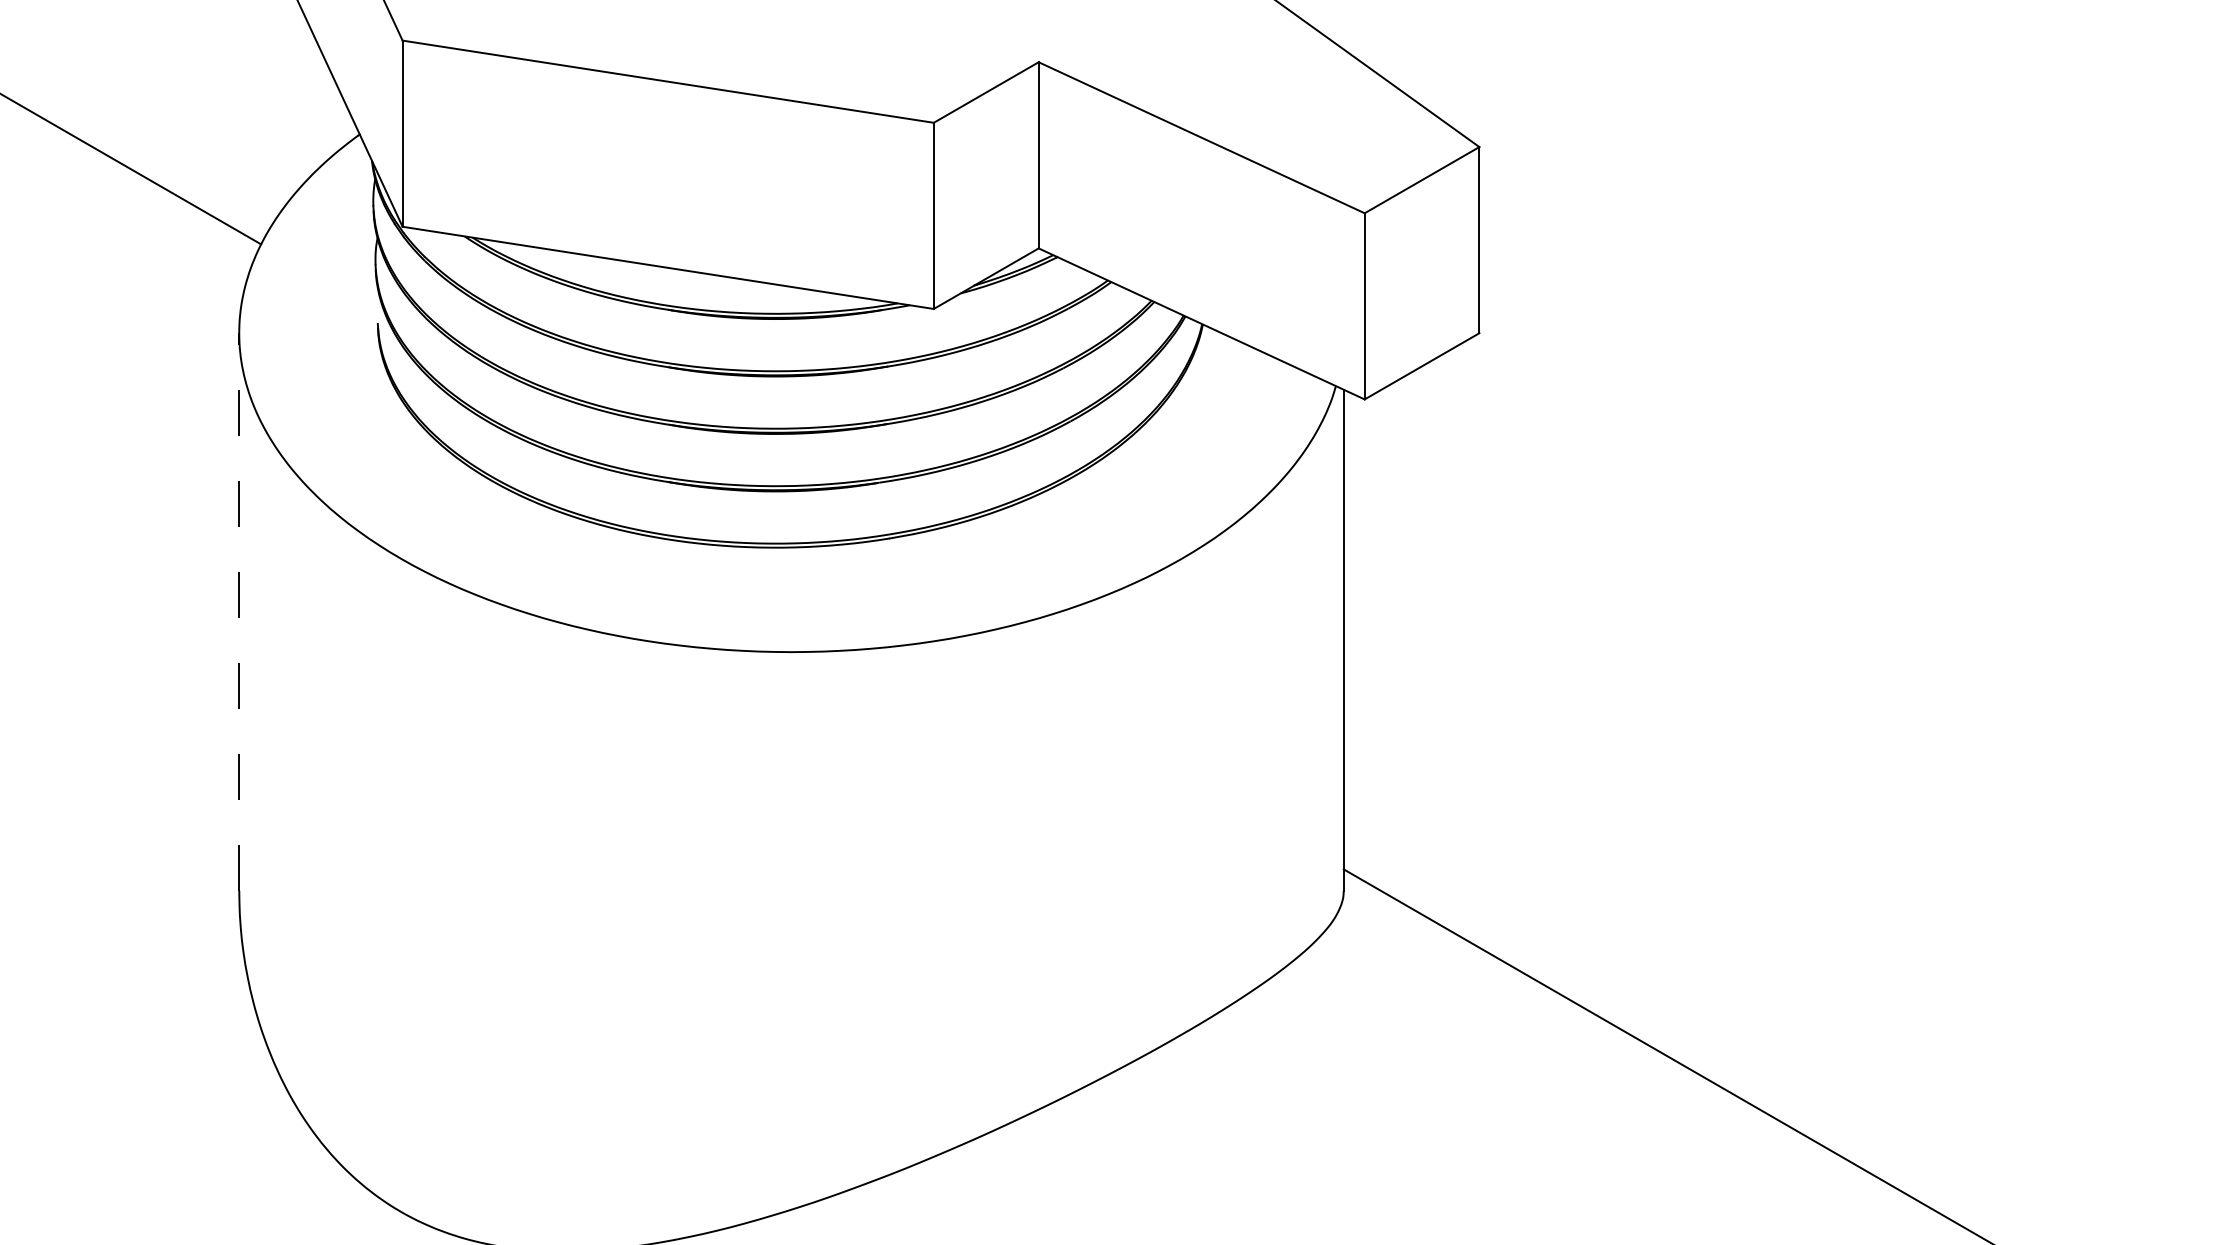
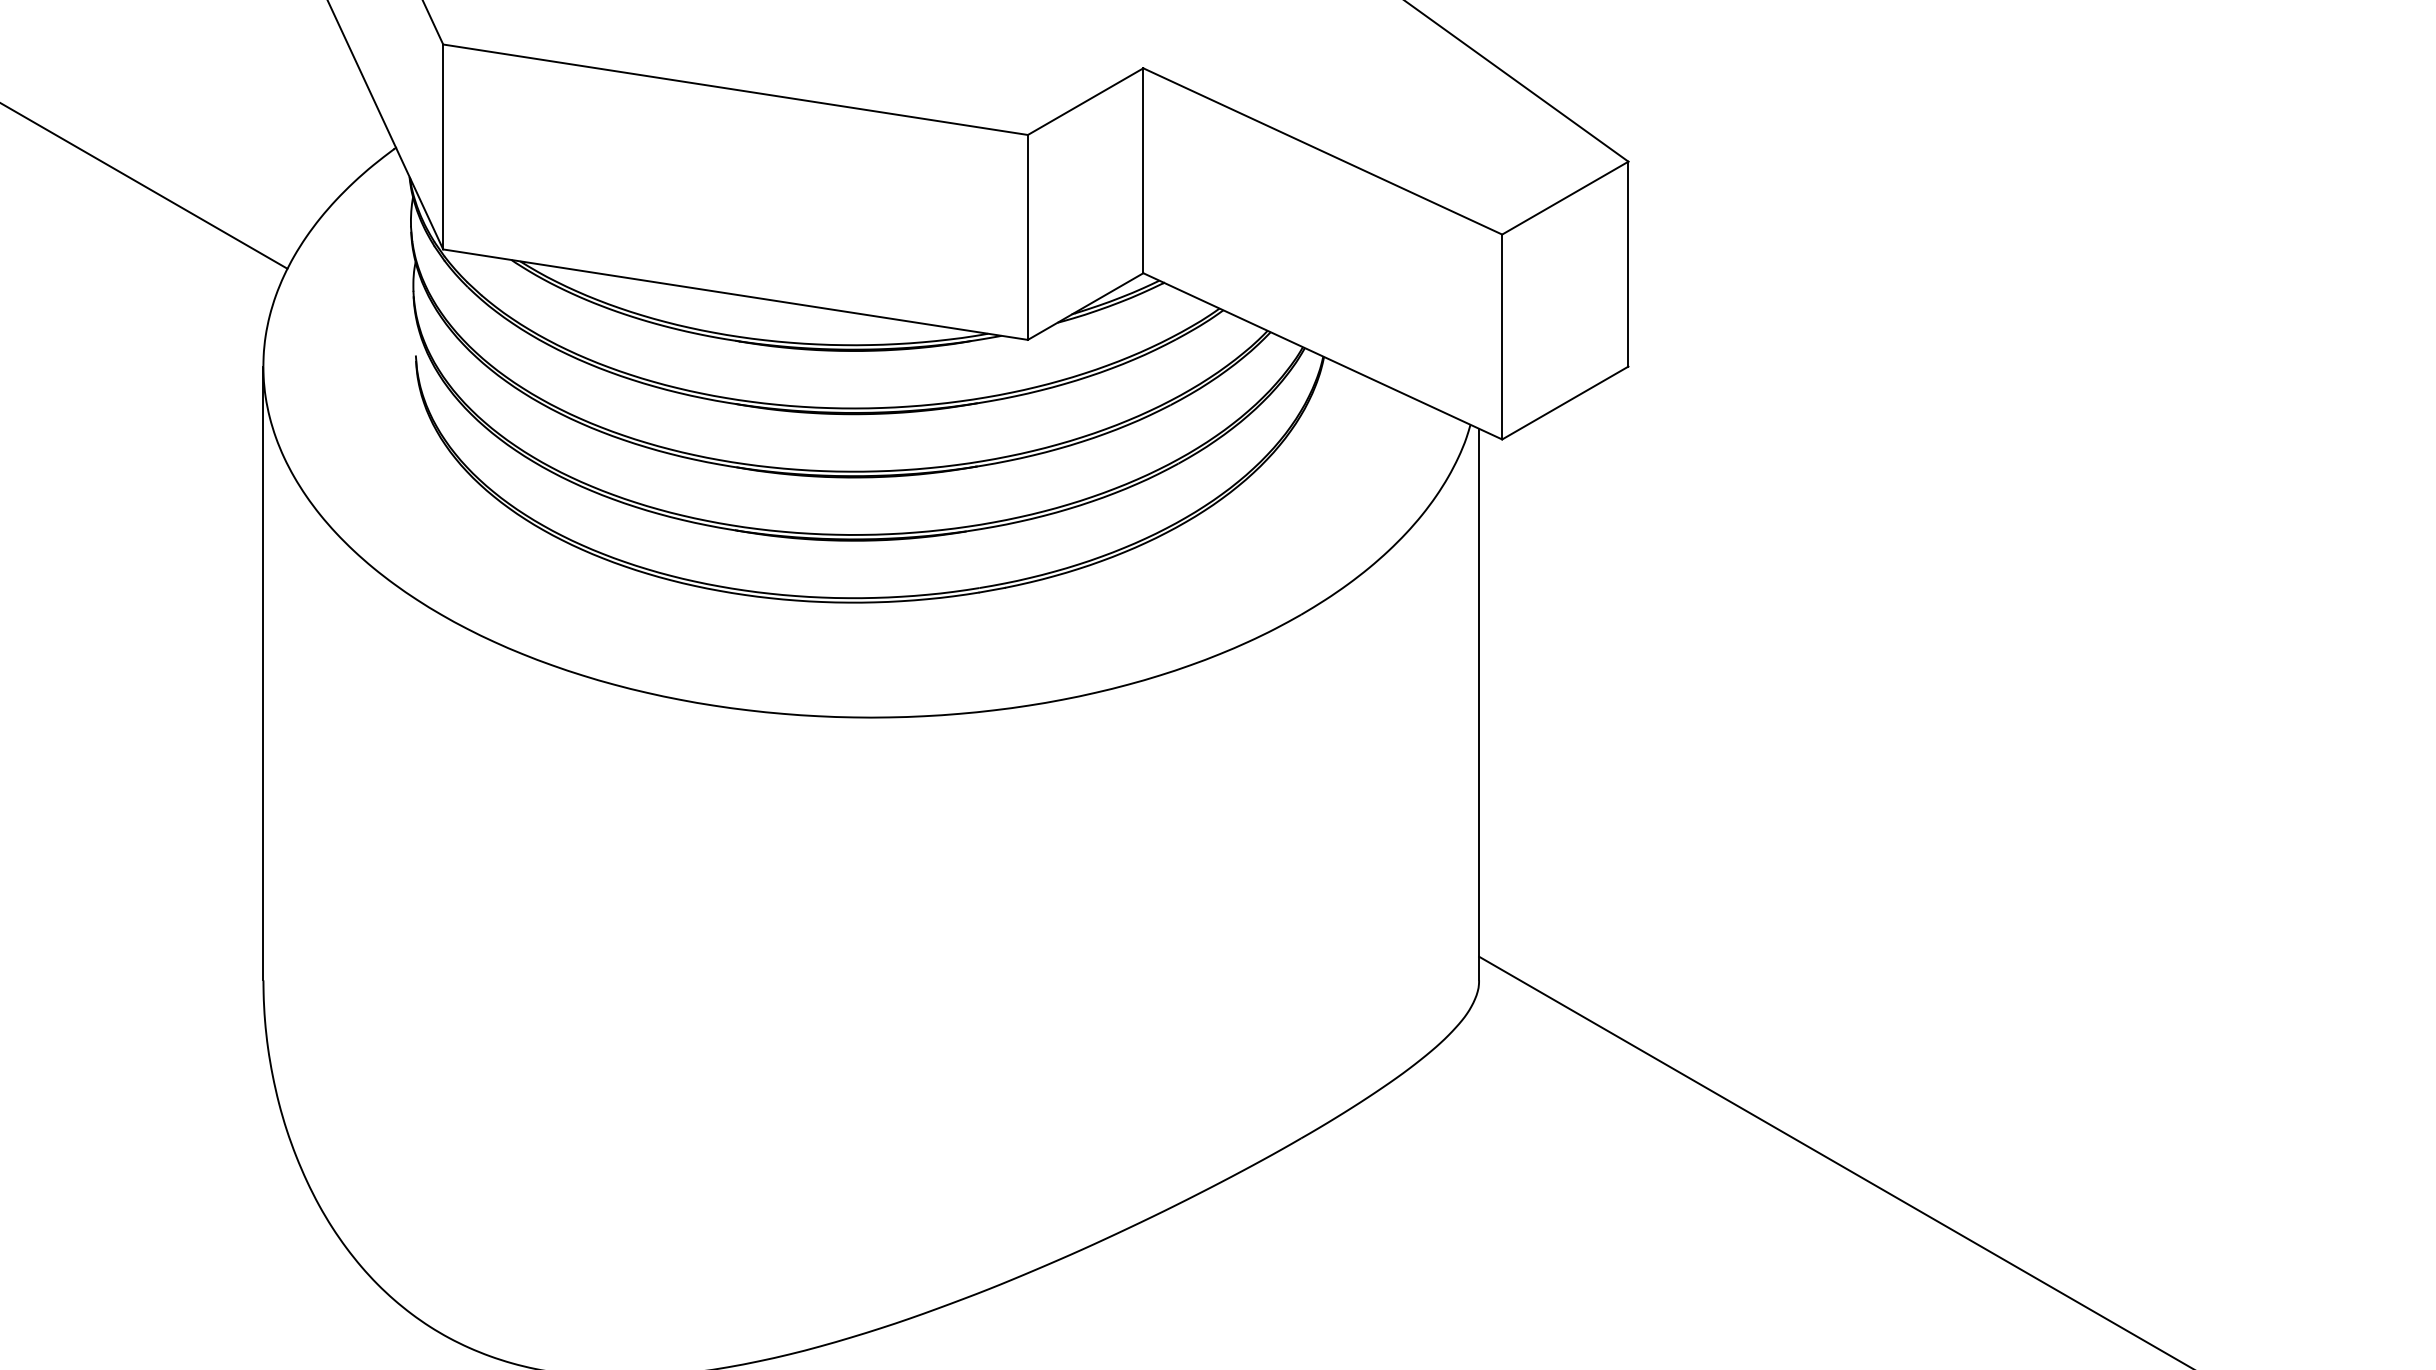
line: (239, 612) -> (263, 673), dashed -> solid

